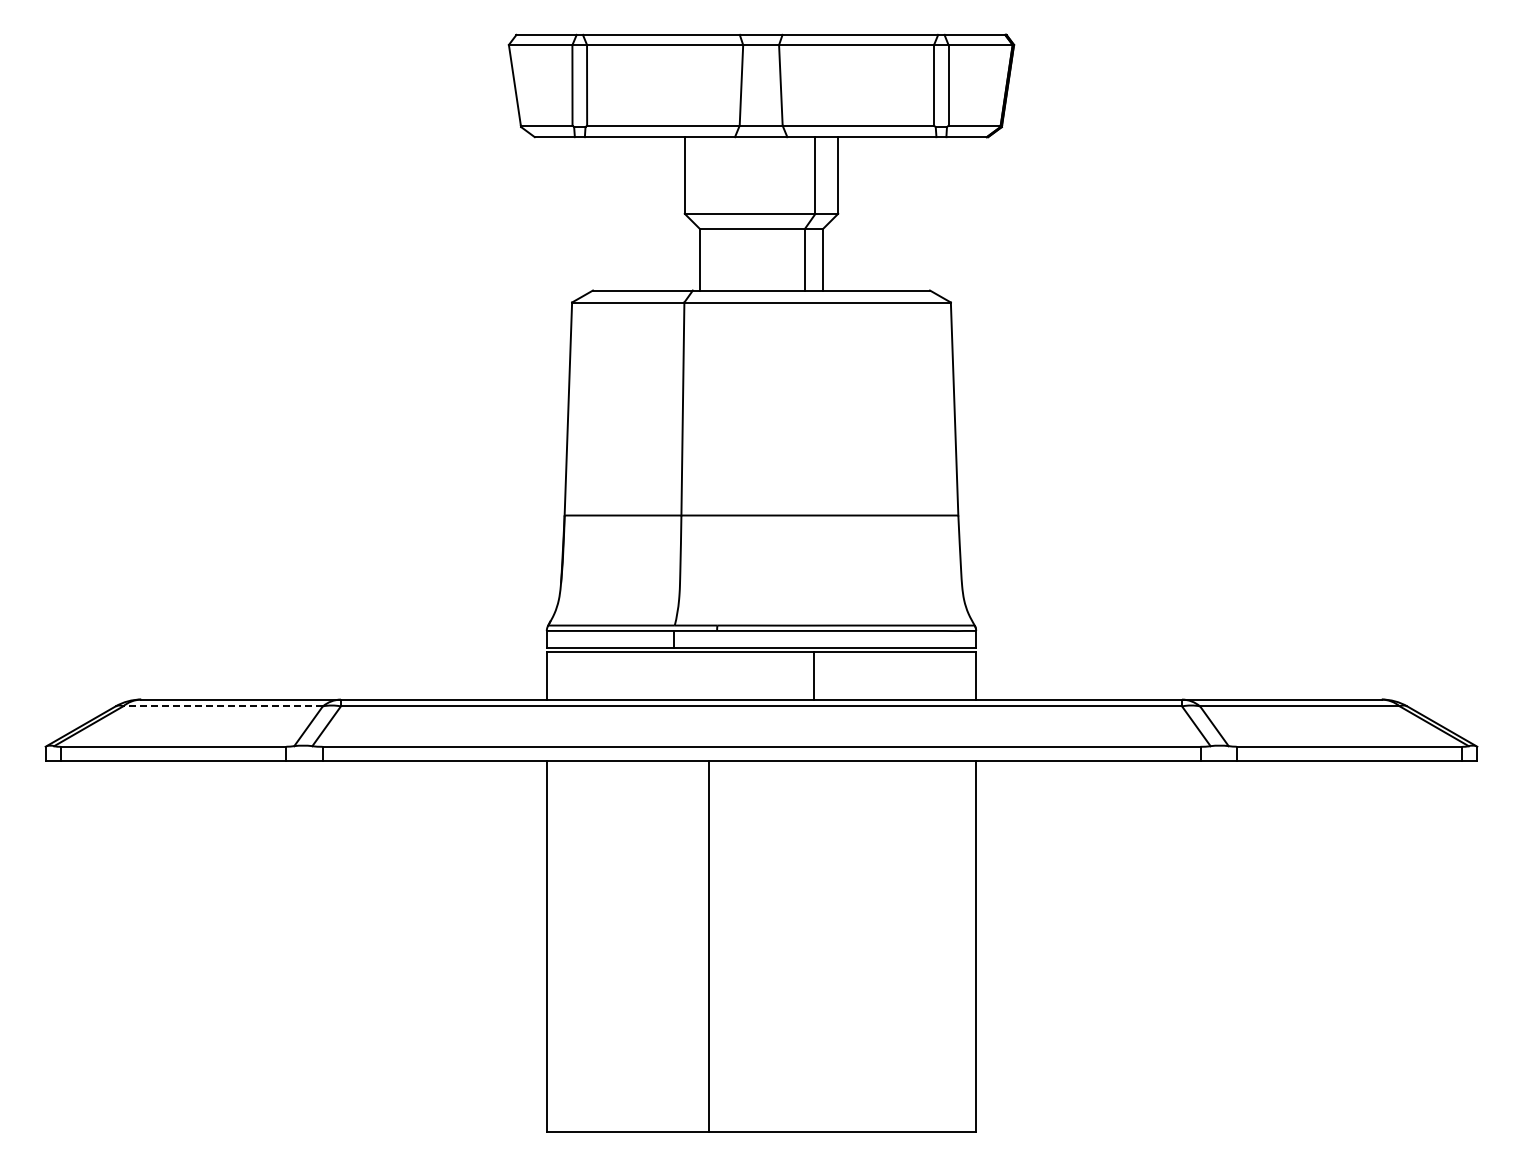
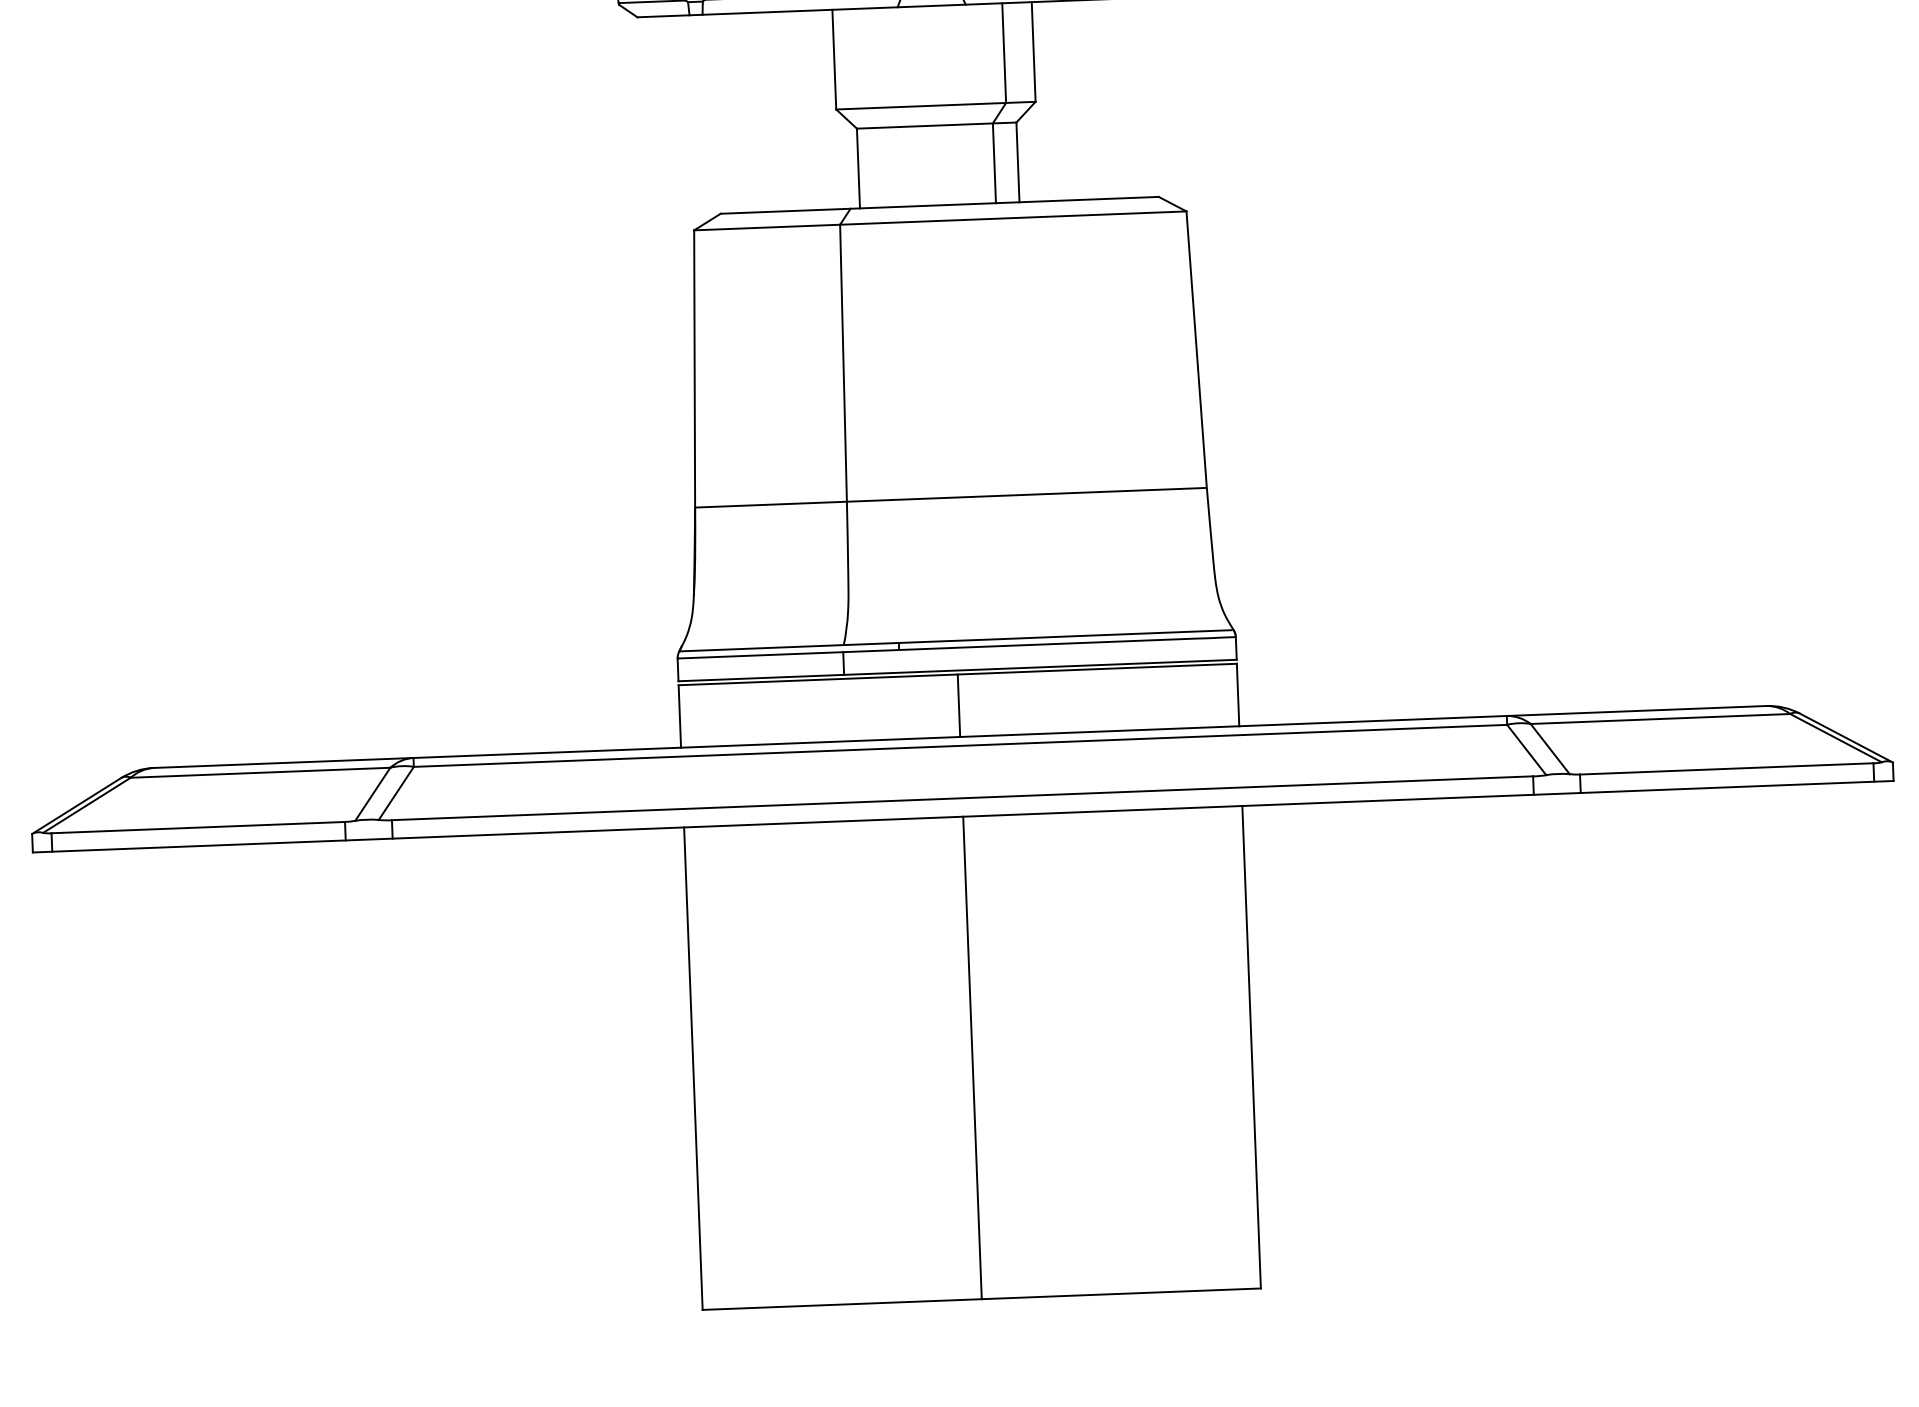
line: (813, 675) -> (958, 705), moved
line: (222, 706) -> (259, 772), dashed -> solid
line: (708, 946) -> (972, 1057), moved

